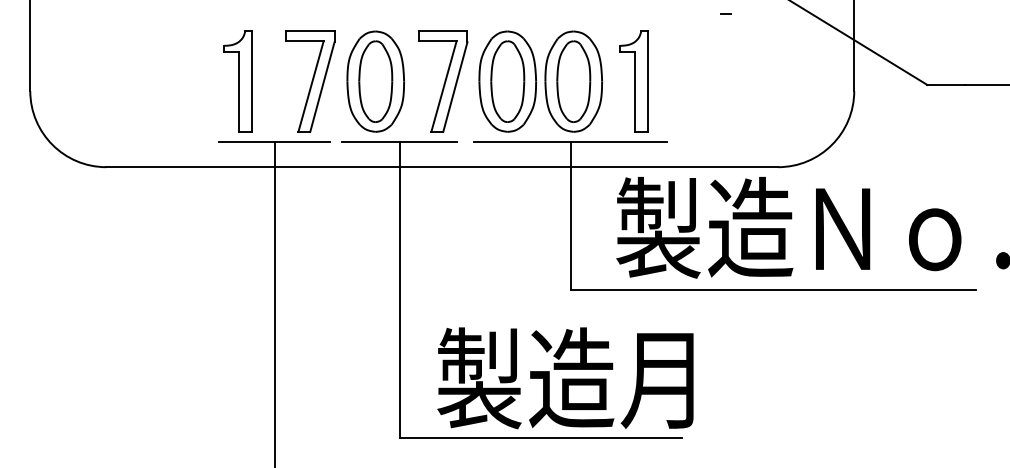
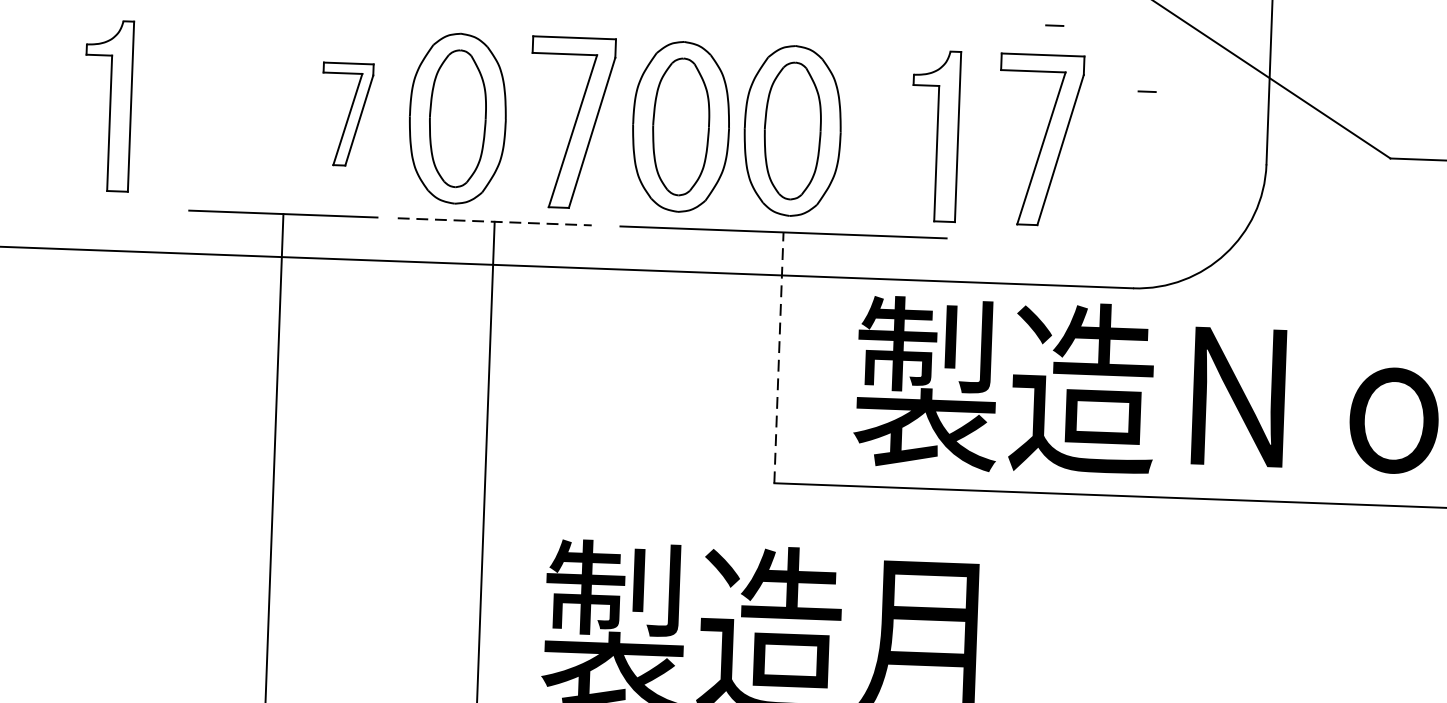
line: (781, 50) -> (1145, 91), added
part: (237, 81) -> (107, 105), moved
part: (310, 81) -> (347, 114), size x0.6
part: (633, 81) -> (934, 135), moved
part: (720, 81) -> (1040, 139), added
line: (400, 141) -> (495, 221), solid -> dashed
line: (570, 215) -> (778, 357), solid -> dashed

